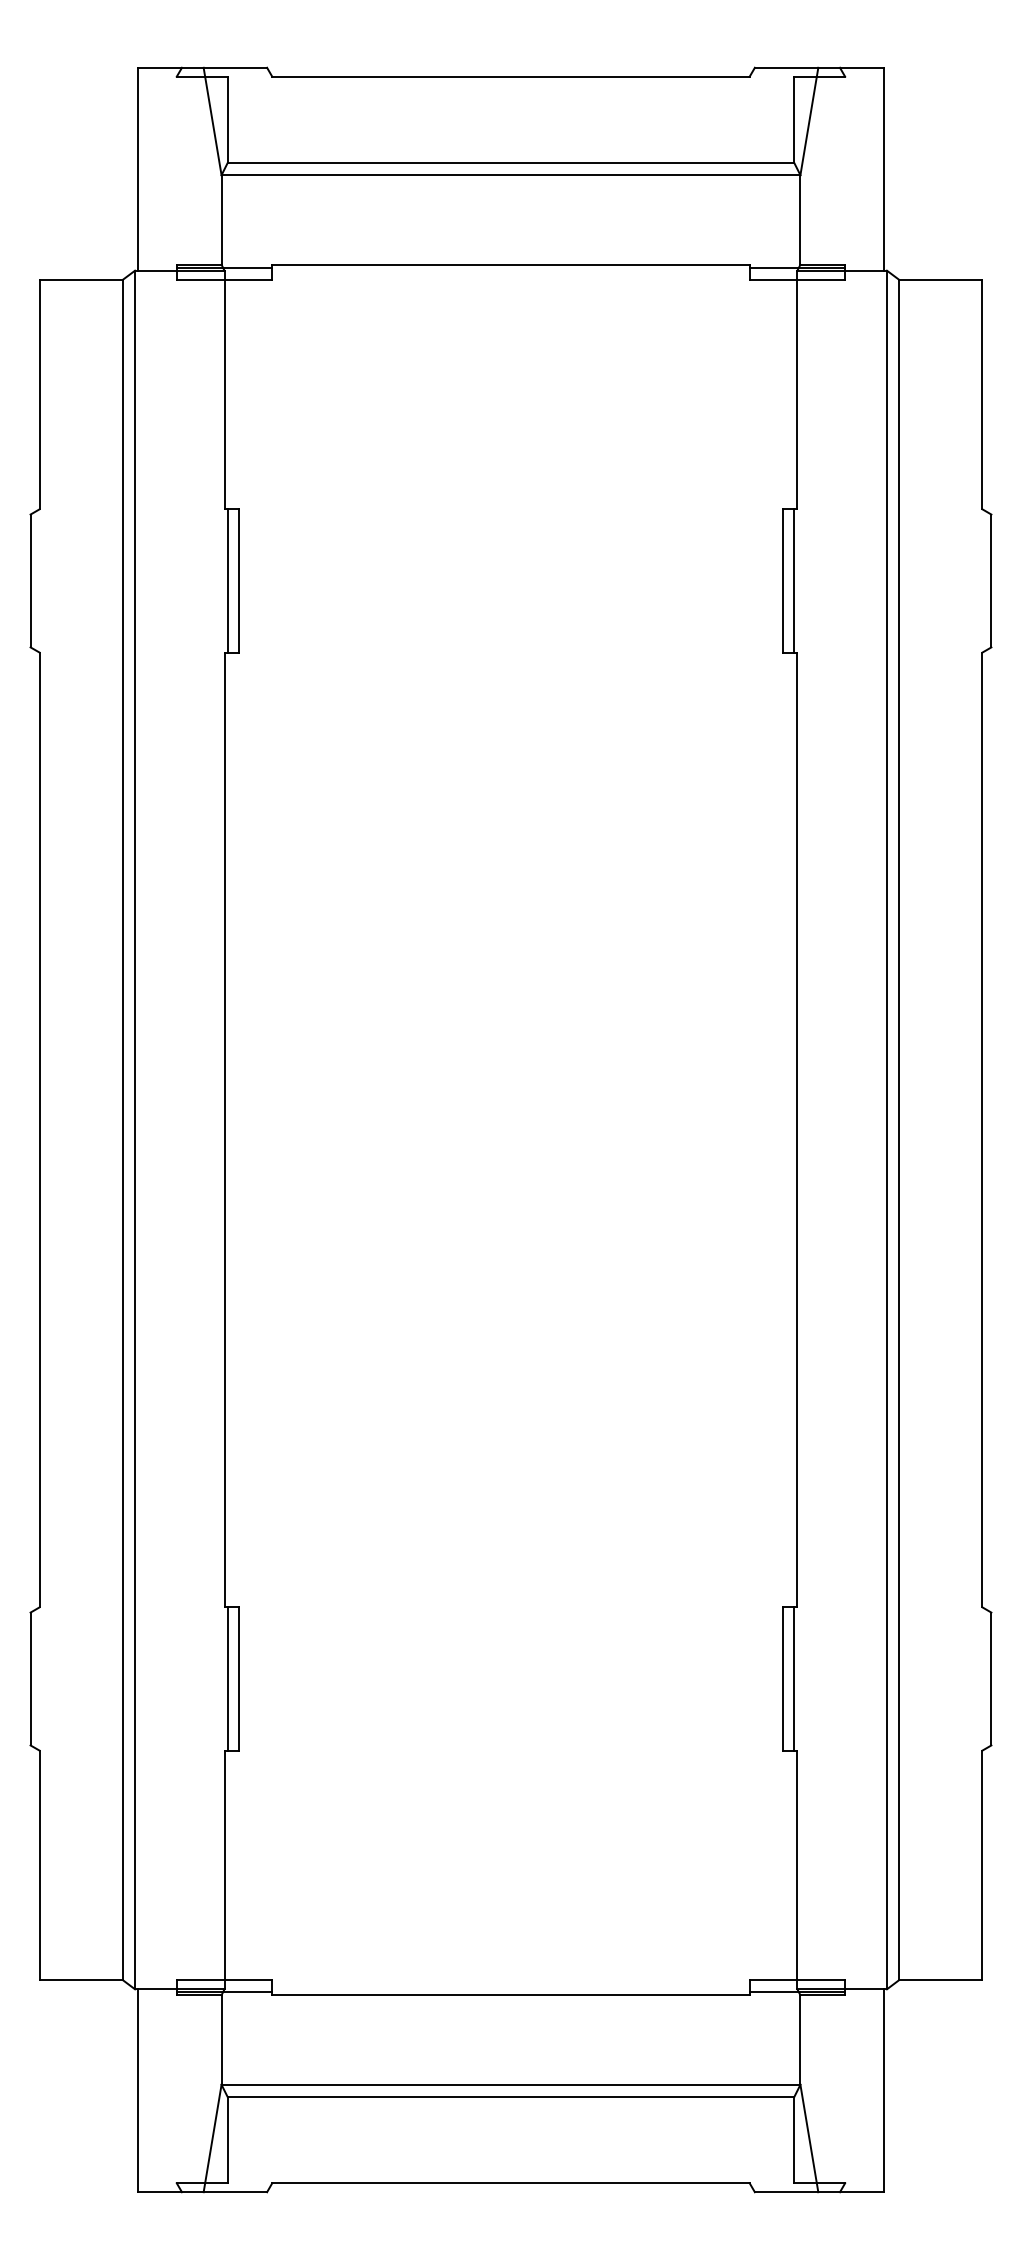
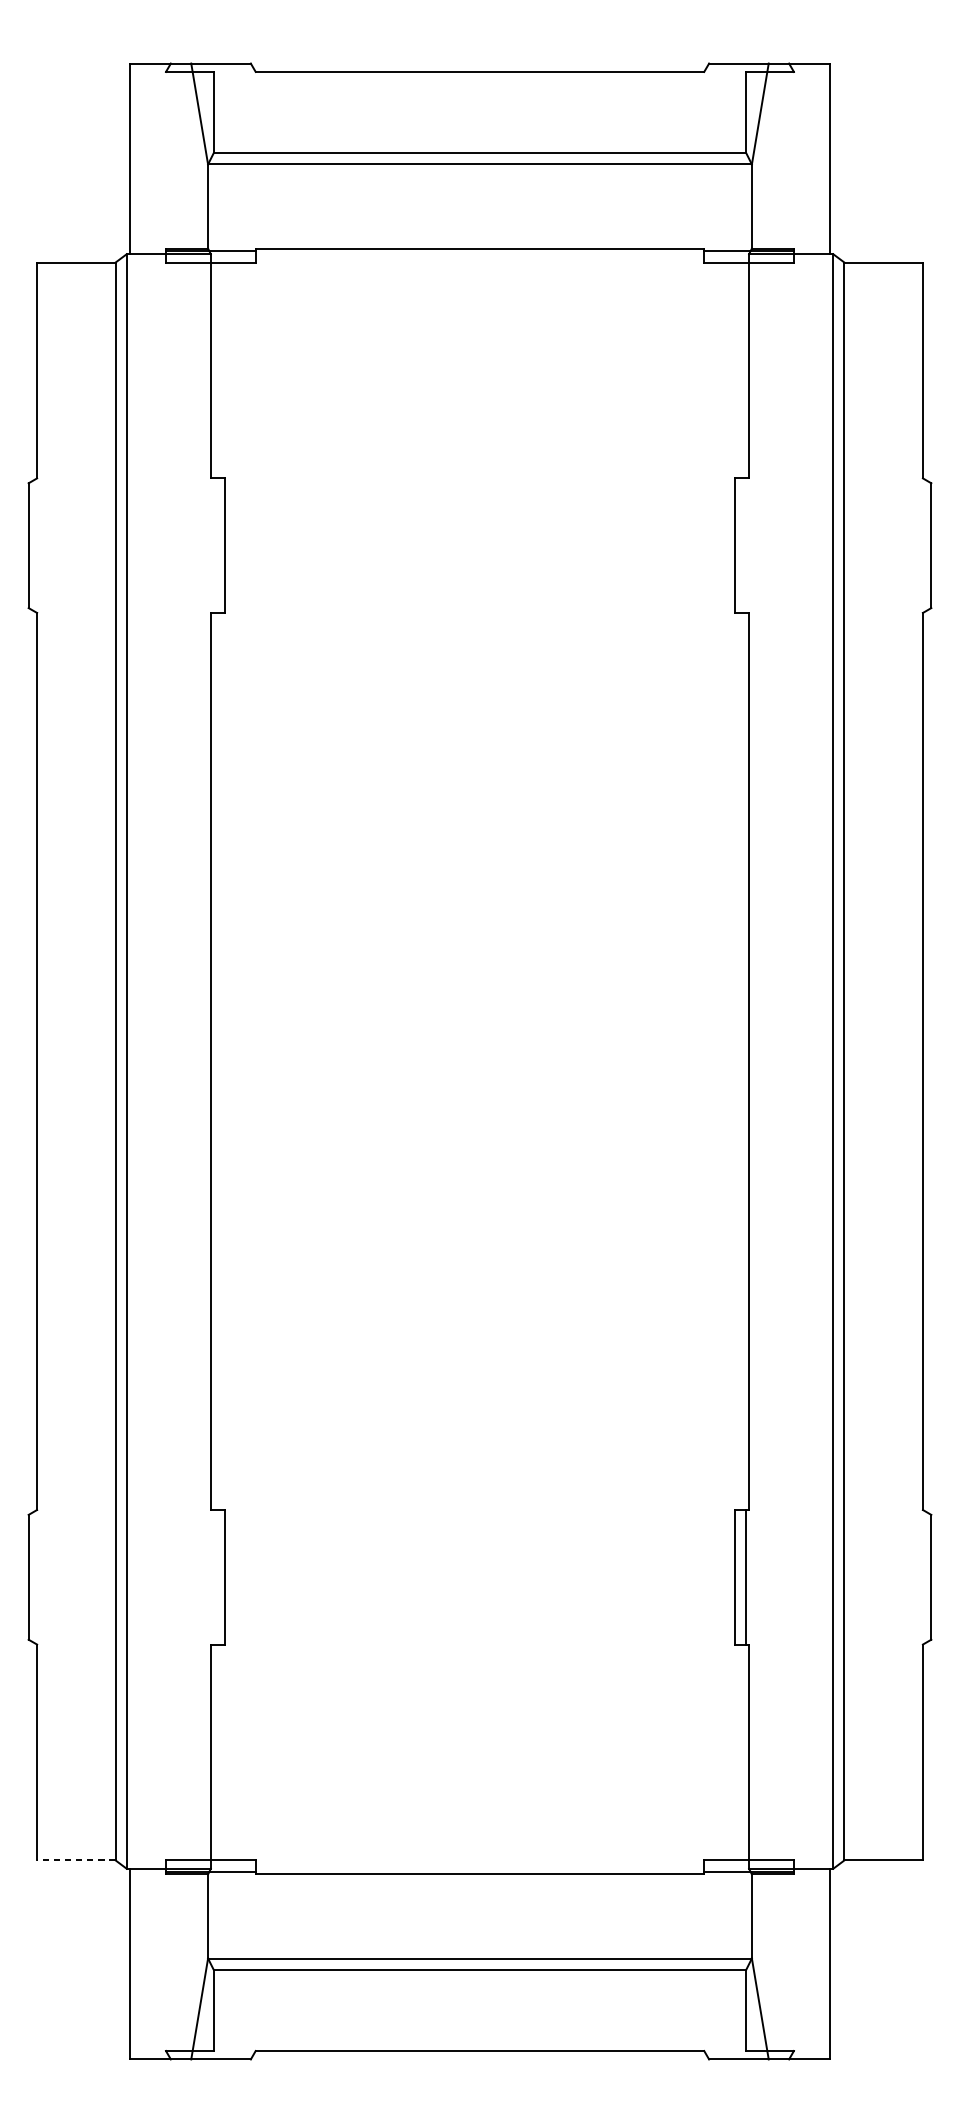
line: (227, 580) -> (213, 545), removed
line: (794, 580) -> (746, 545), removed
line: (227, 1678) -> (213, 1576), removed
line: (81, 1980) -> (76, 1860), solid -> dashed

